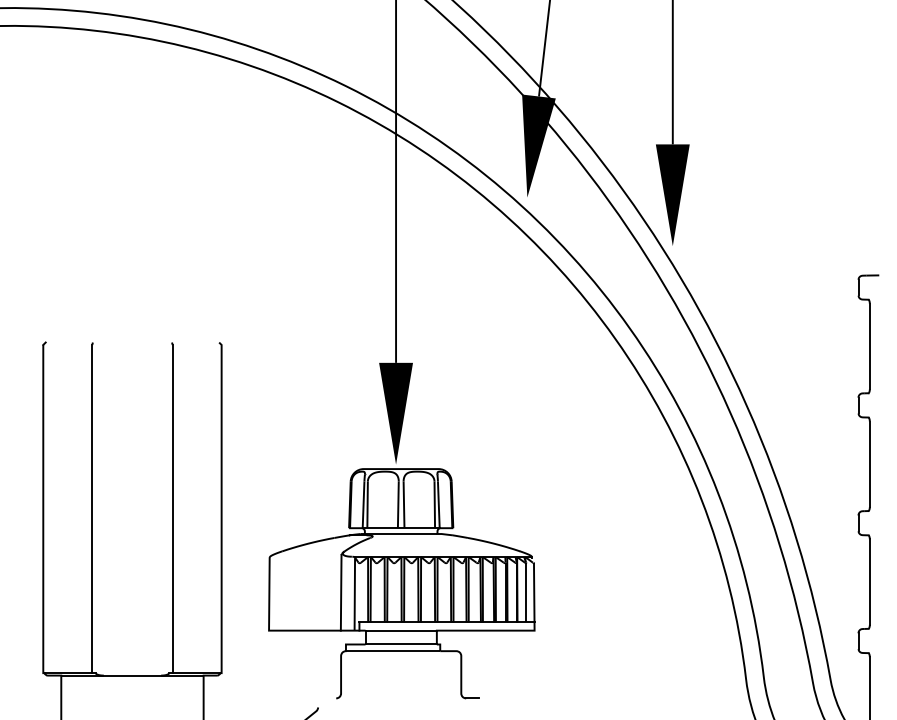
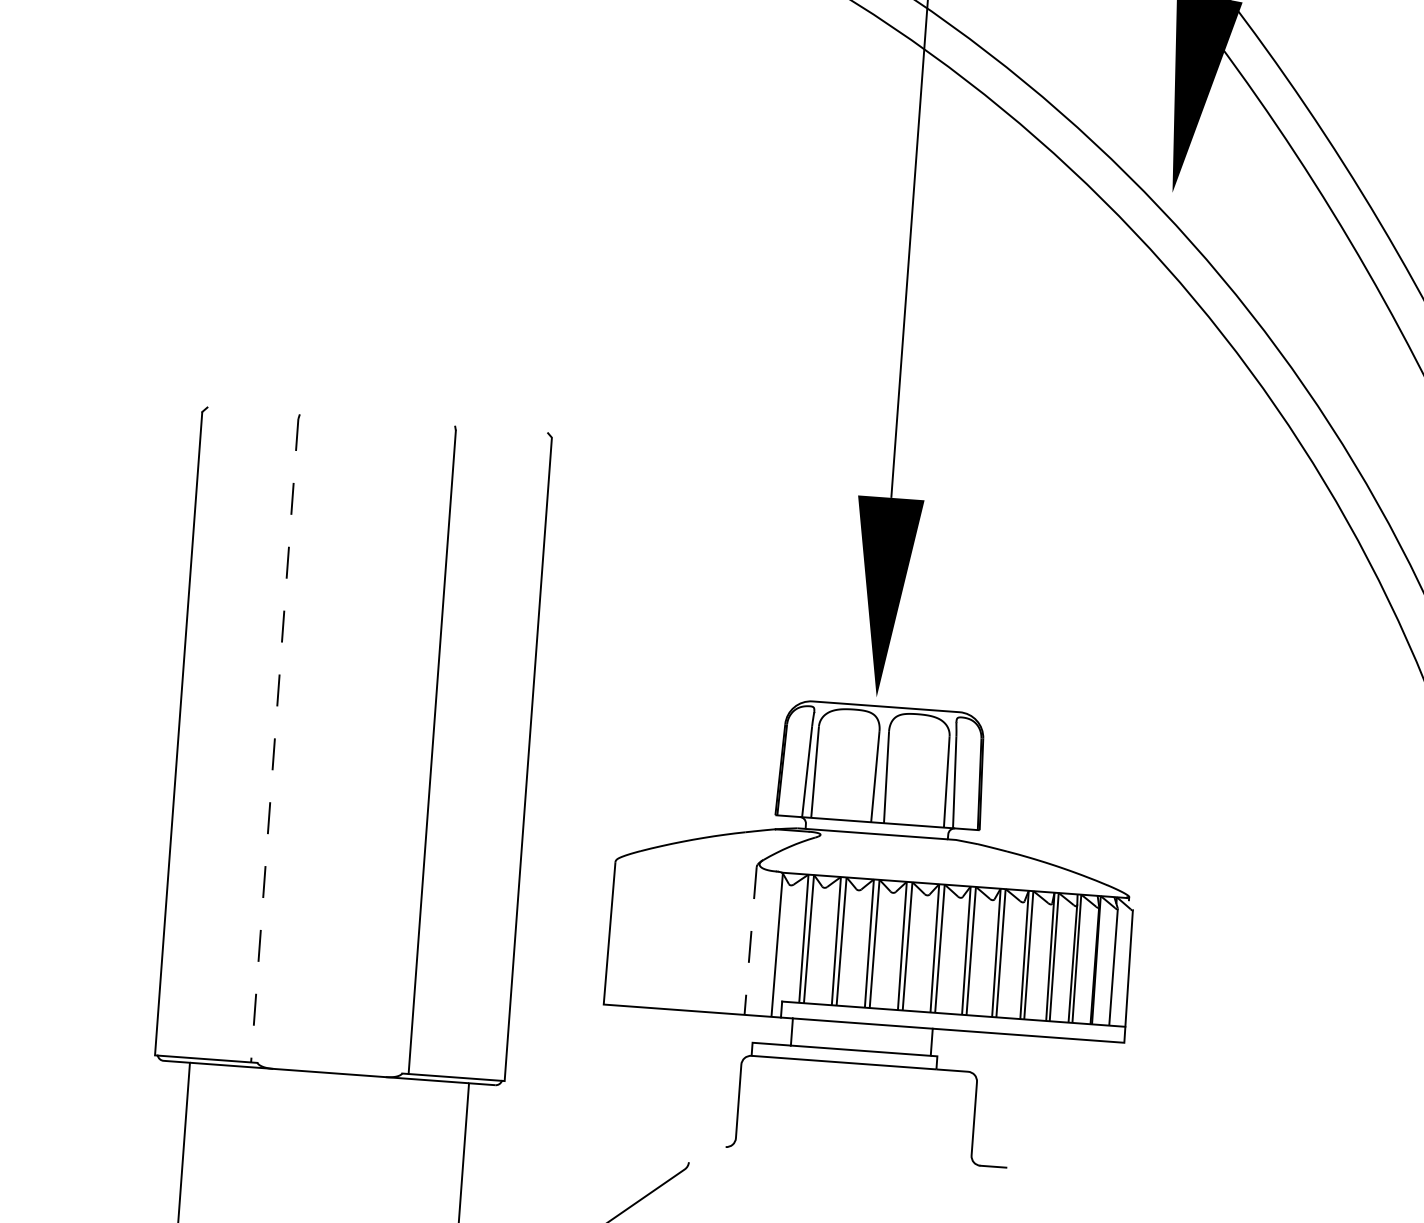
line: (92, 509) -> (275, 741), solid -> dashed
line: (341, 592) -> (751, 940), solid -> dashed

